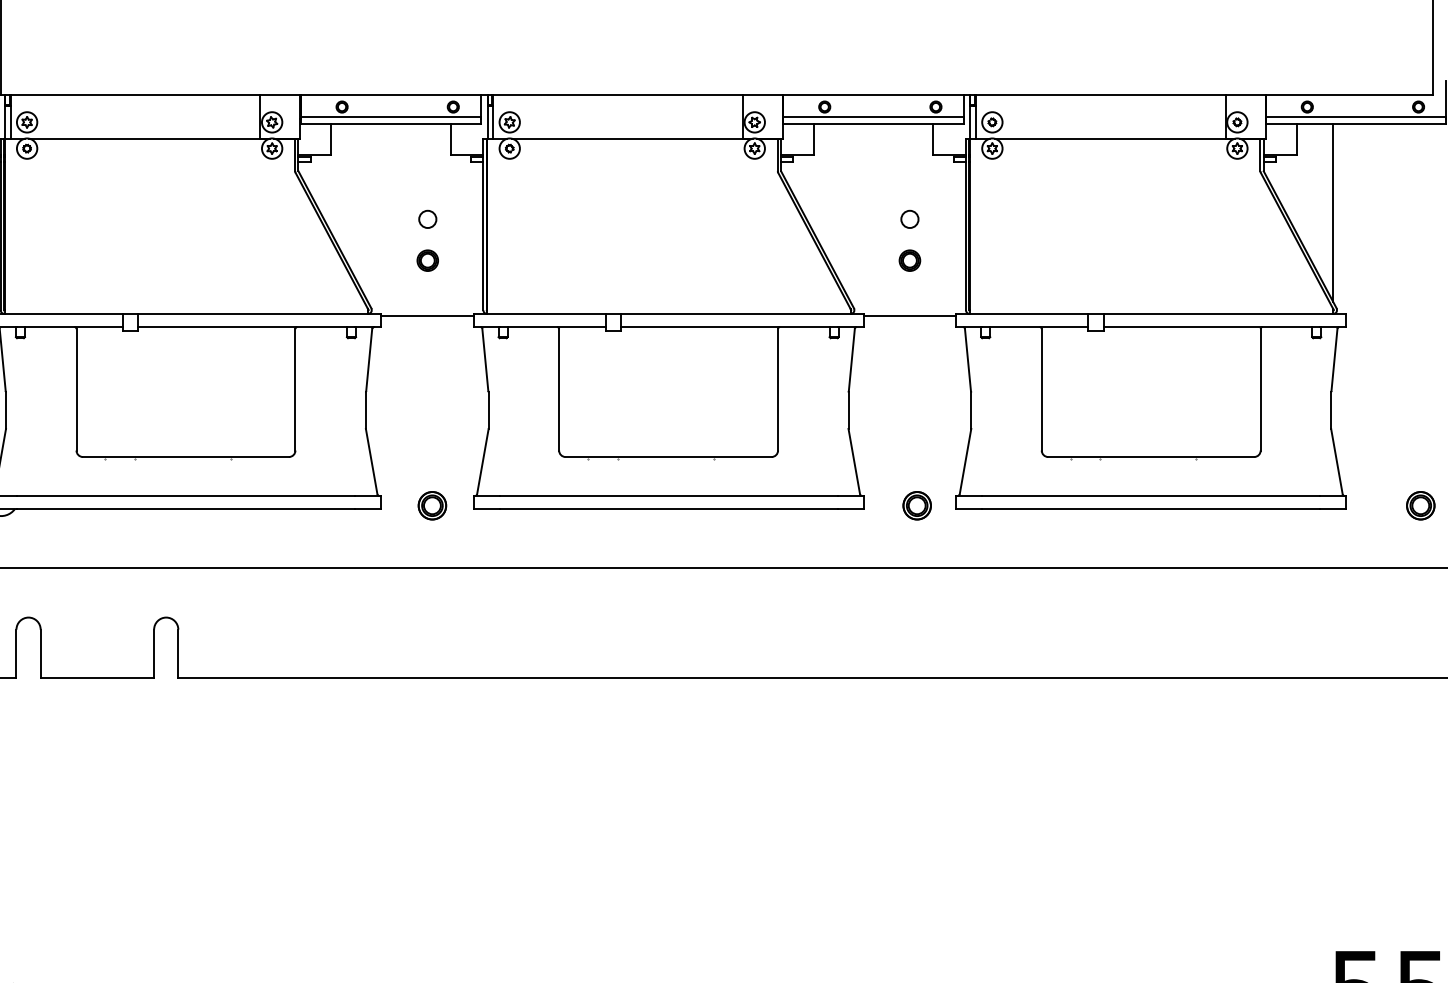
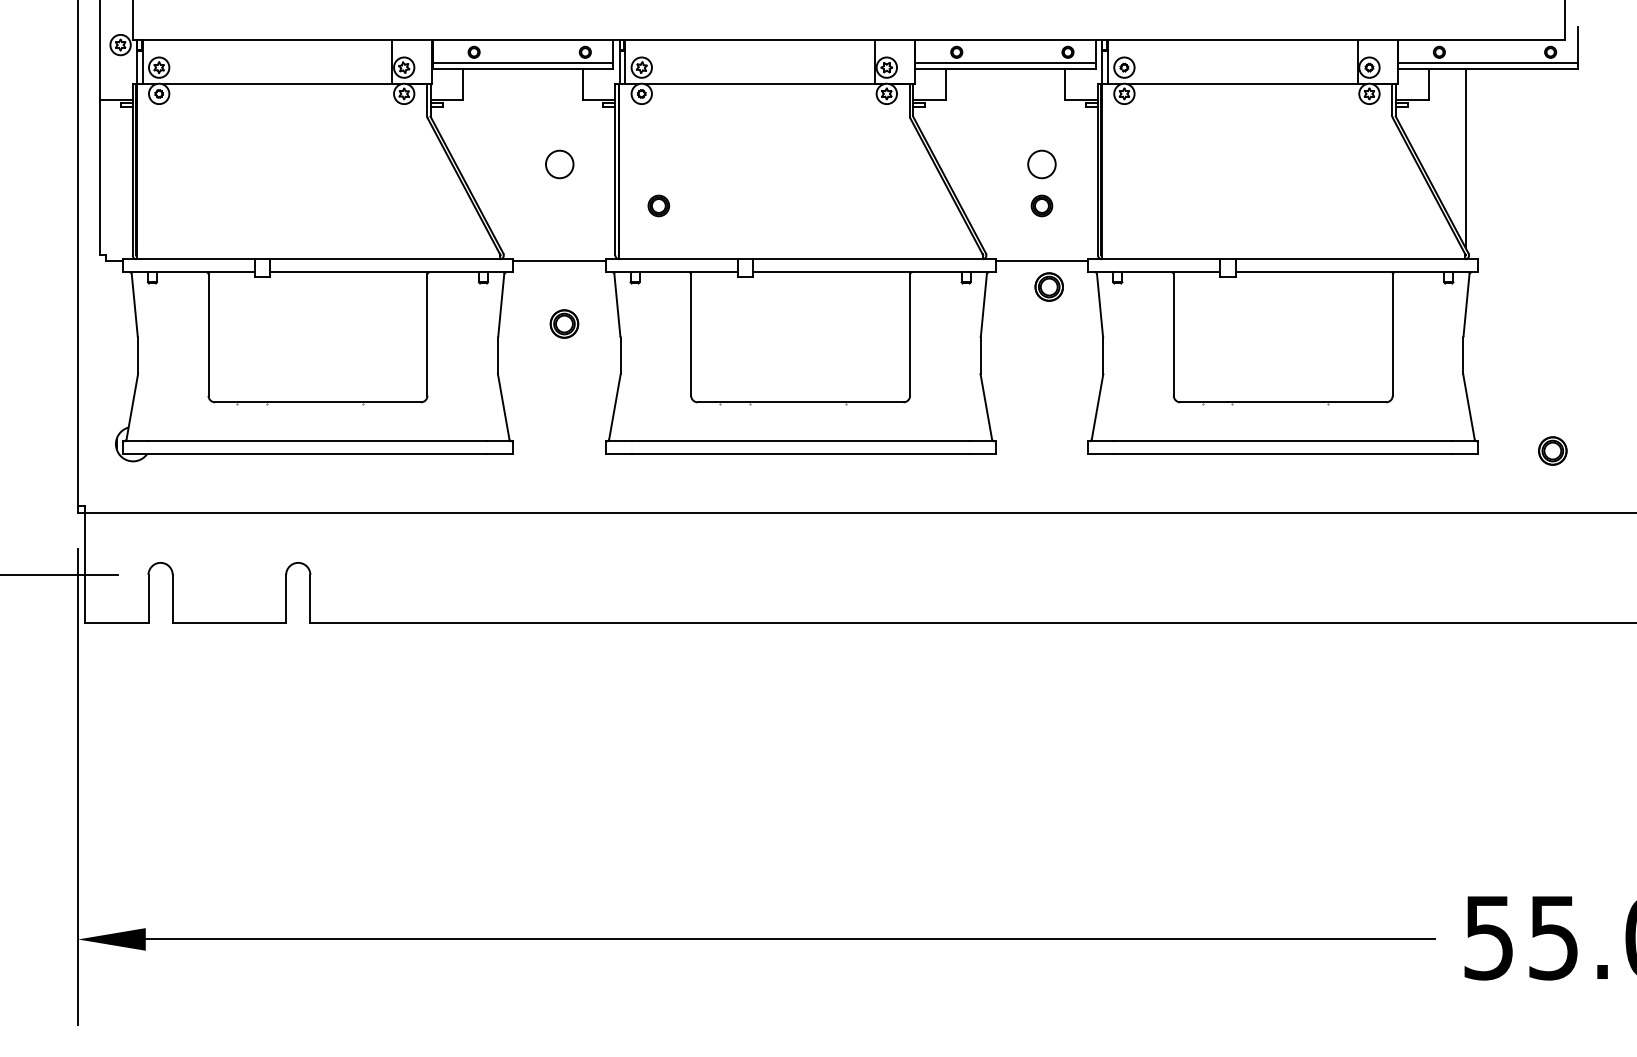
circle: (427, 219) -> (559, 164), size x1.6
circle: (909, 219) -> (1041, 164), size x1.6
part: (427, 260) -> (658, 205), moved
part: (432, 505) -> (564, 323), moved
part: (916, 505) -> (1048, 286), moved

